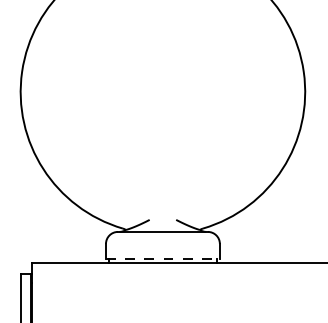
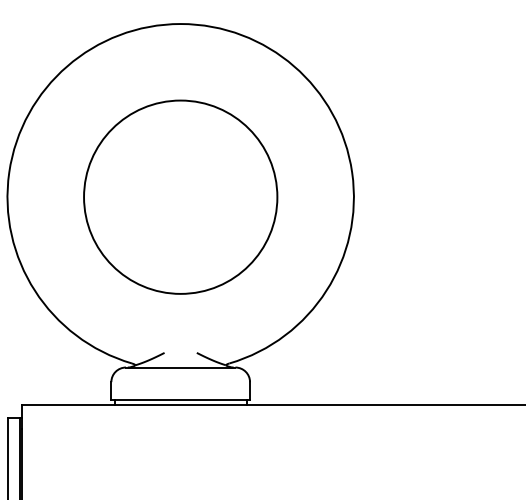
circle: (162, 91) -> (180, 196), added
line: (163, 259) -> (181, 400), dashed -> solid

